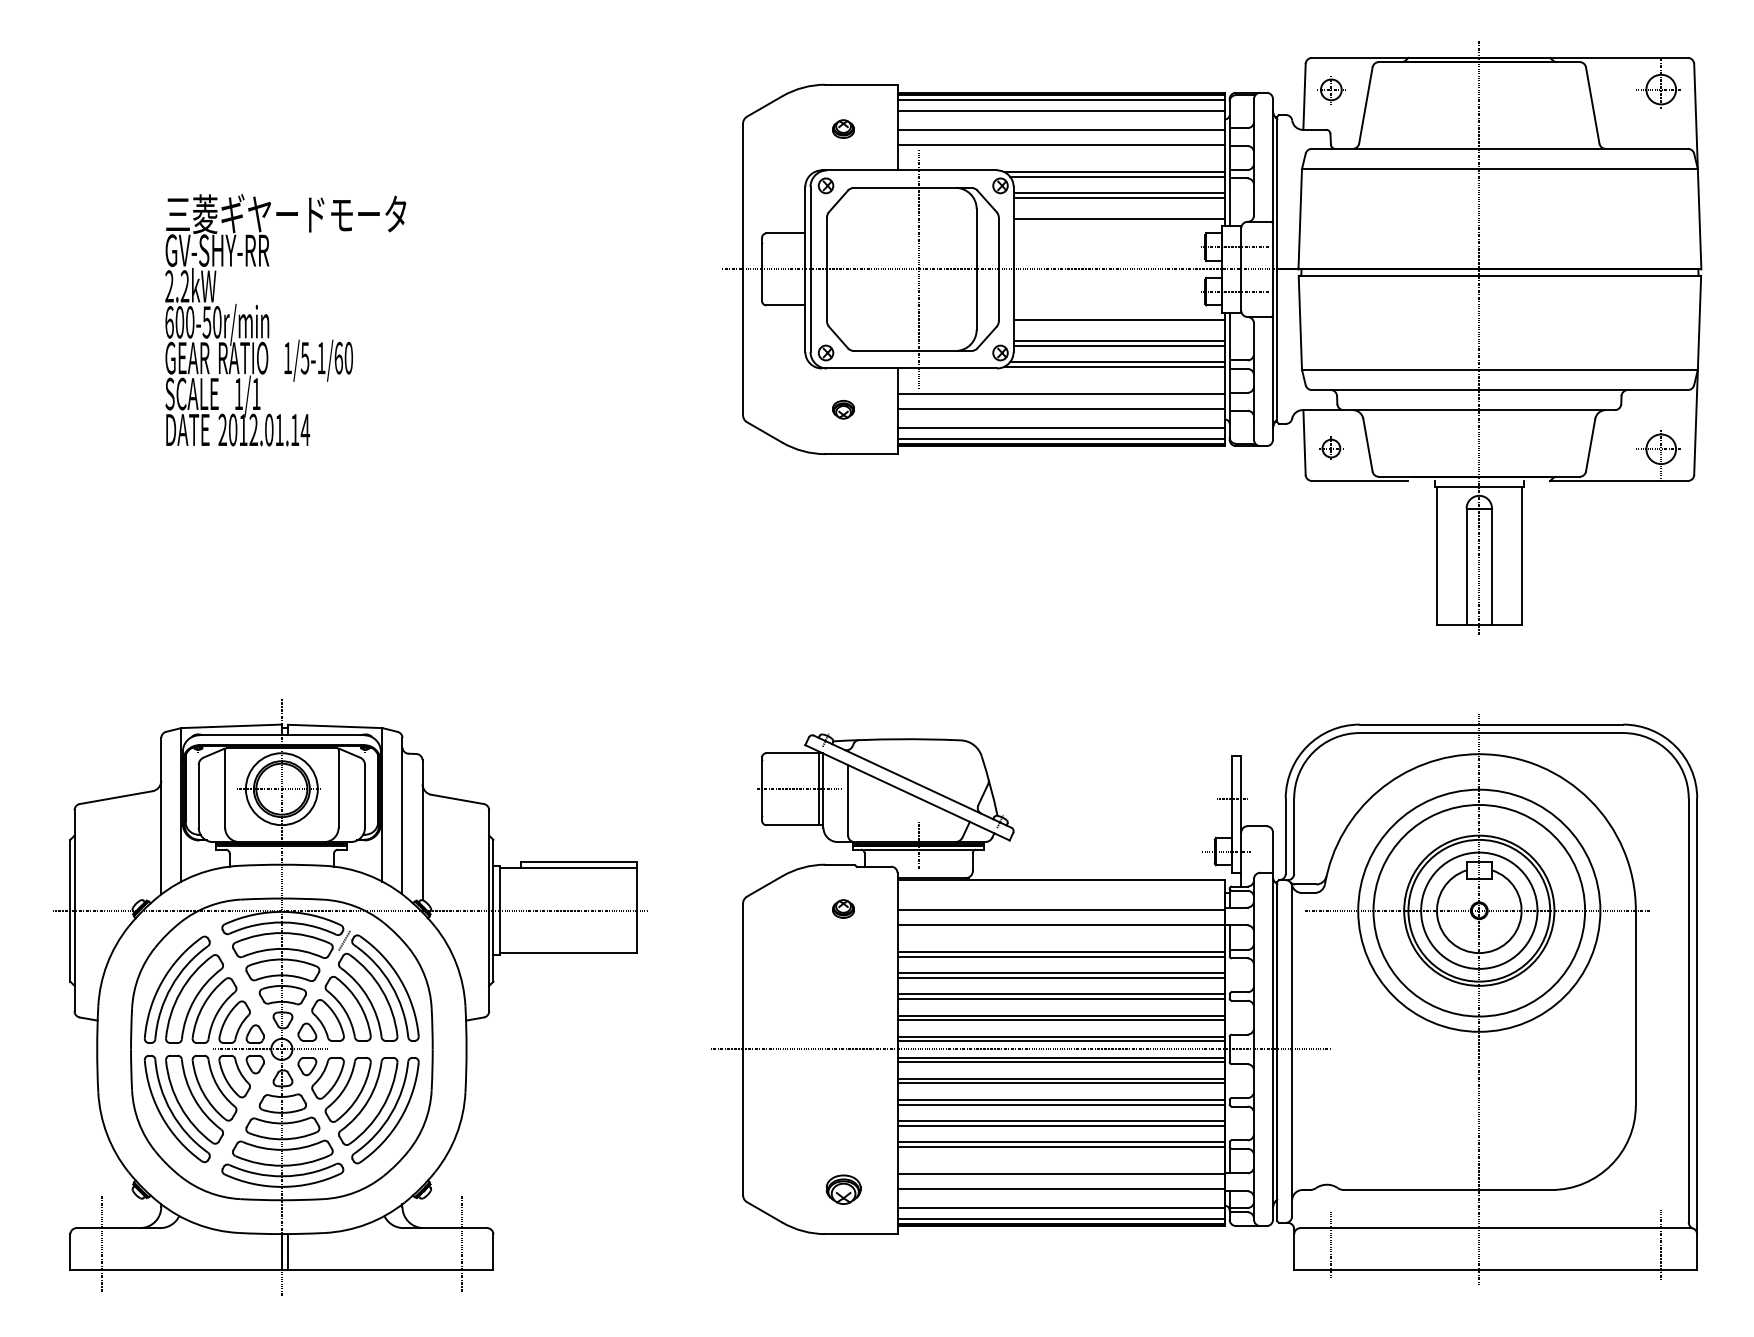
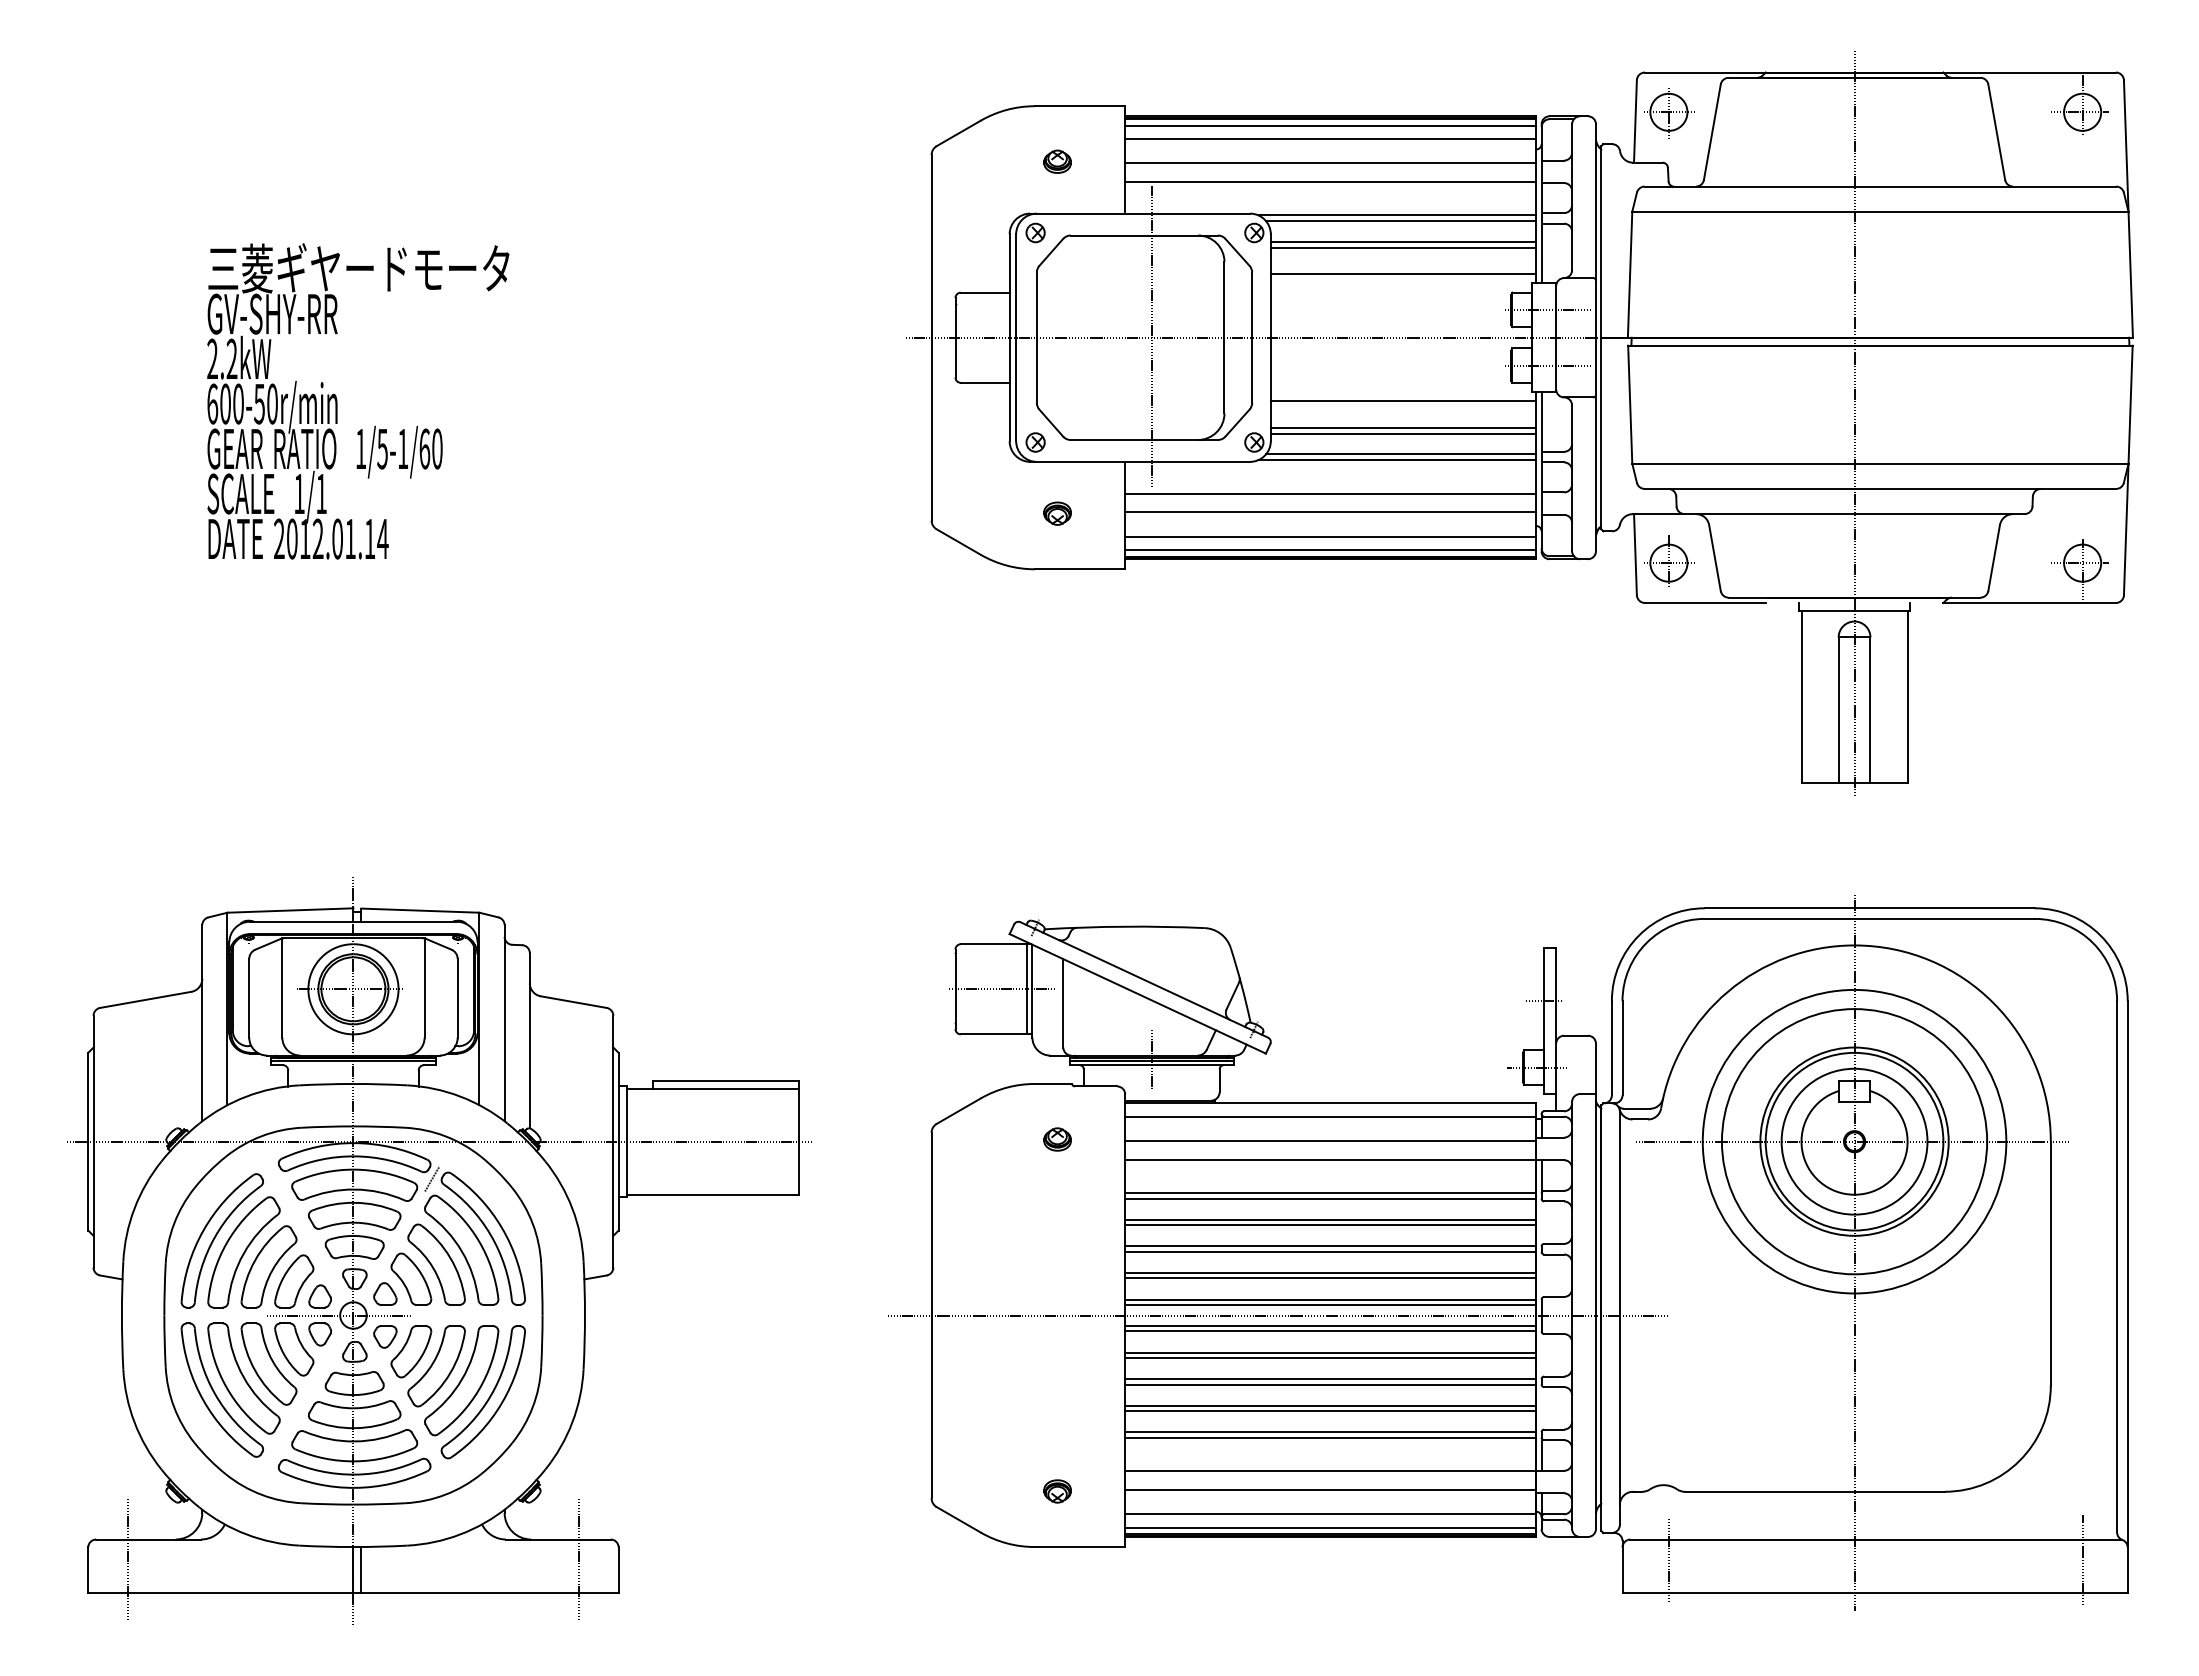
part: (1331, 90) -> (1669, 113), size x1.43
part: (1331, 447) -> (1669, 560), size x1.67
line: (1061, 890) -> (1330, 1116), added
part: (843, 1189) -> (1057, 1491), size x0.62

